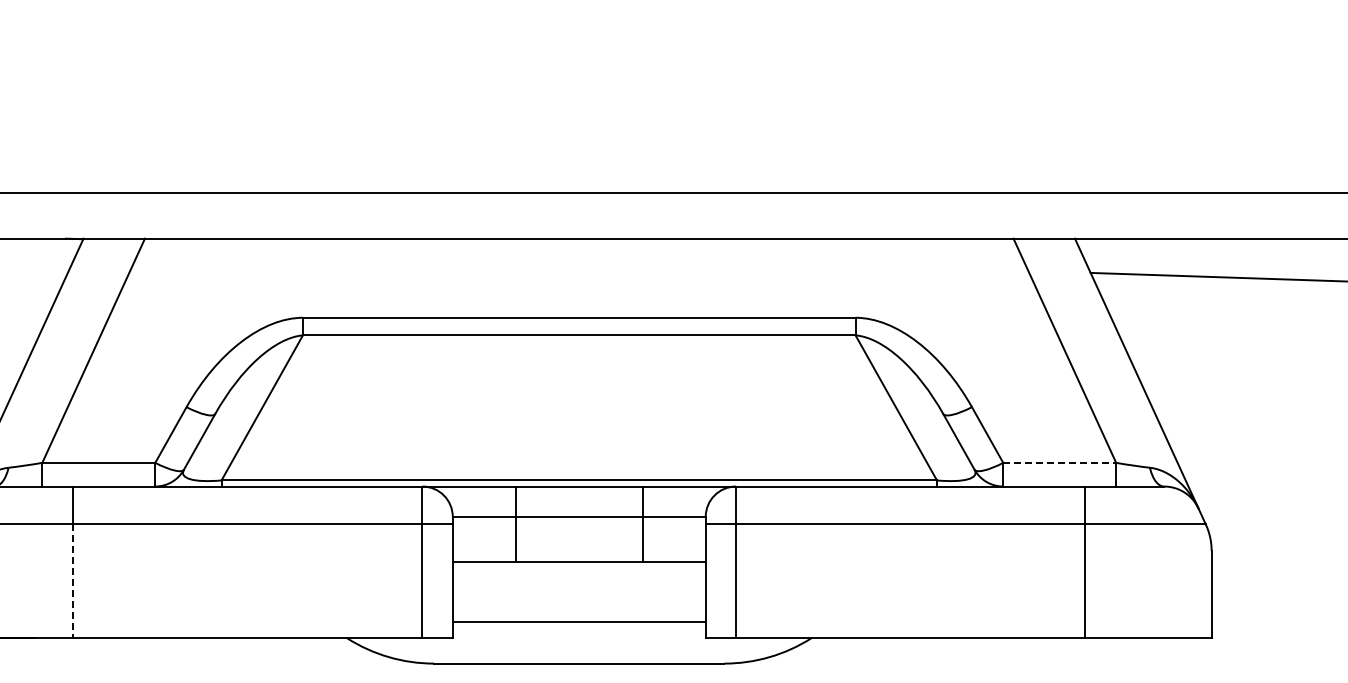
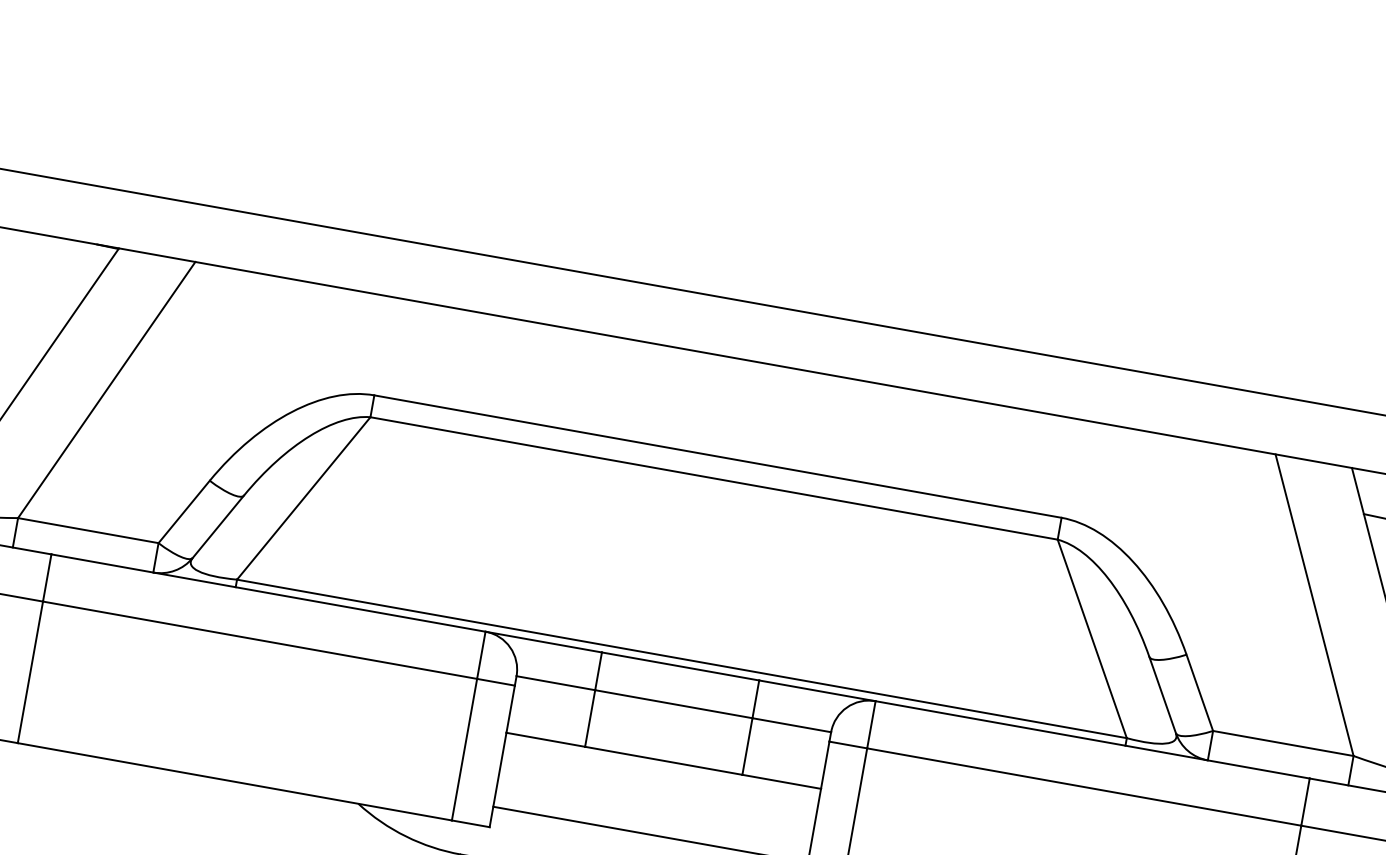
line: (1060, 462) -> (1284, 743), dashed -> solid
line: (73, 581) -> (30, 672), dashed -> solid

